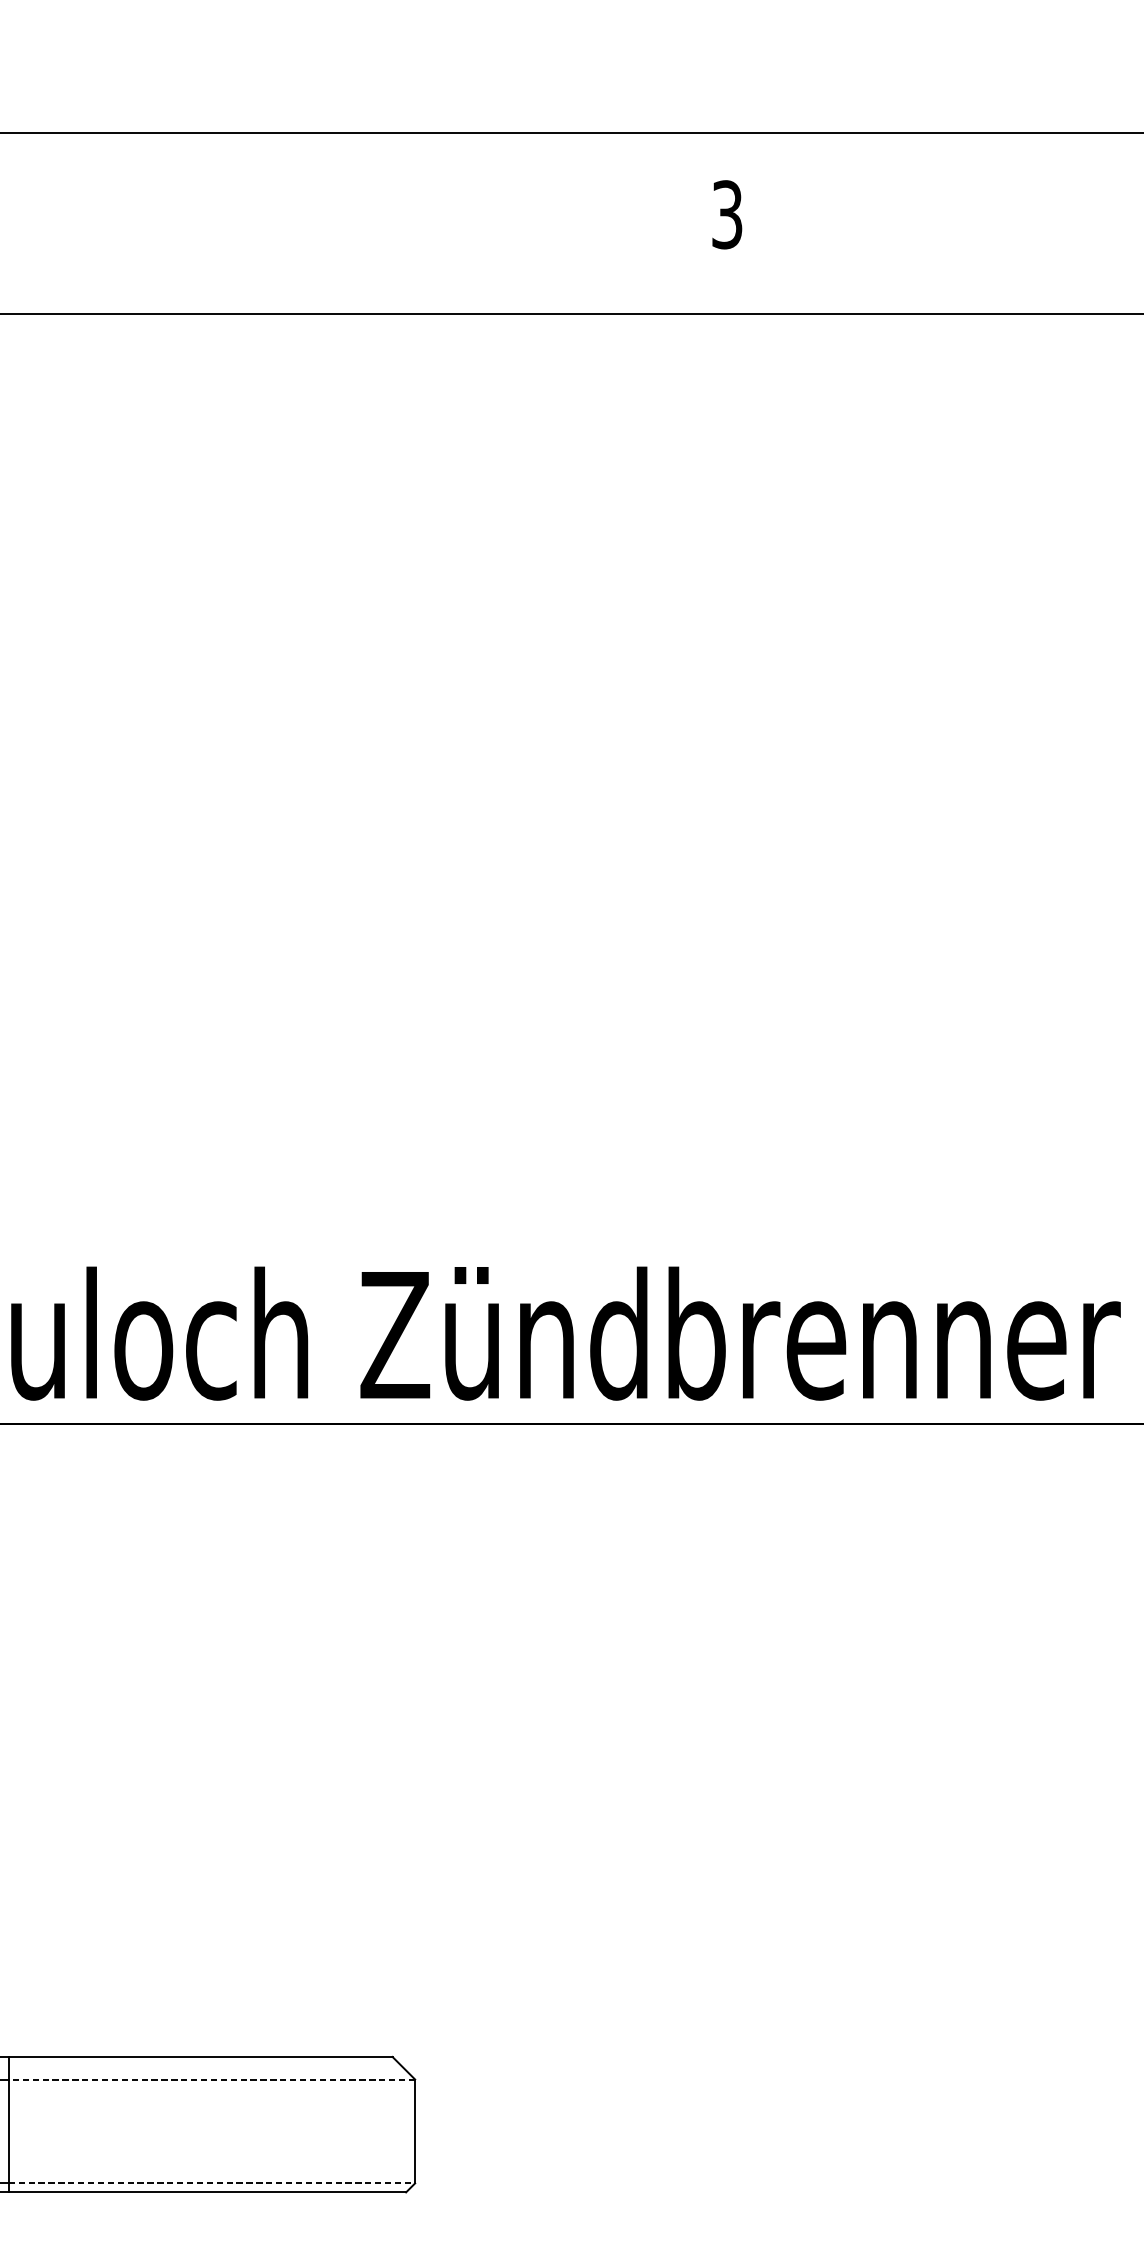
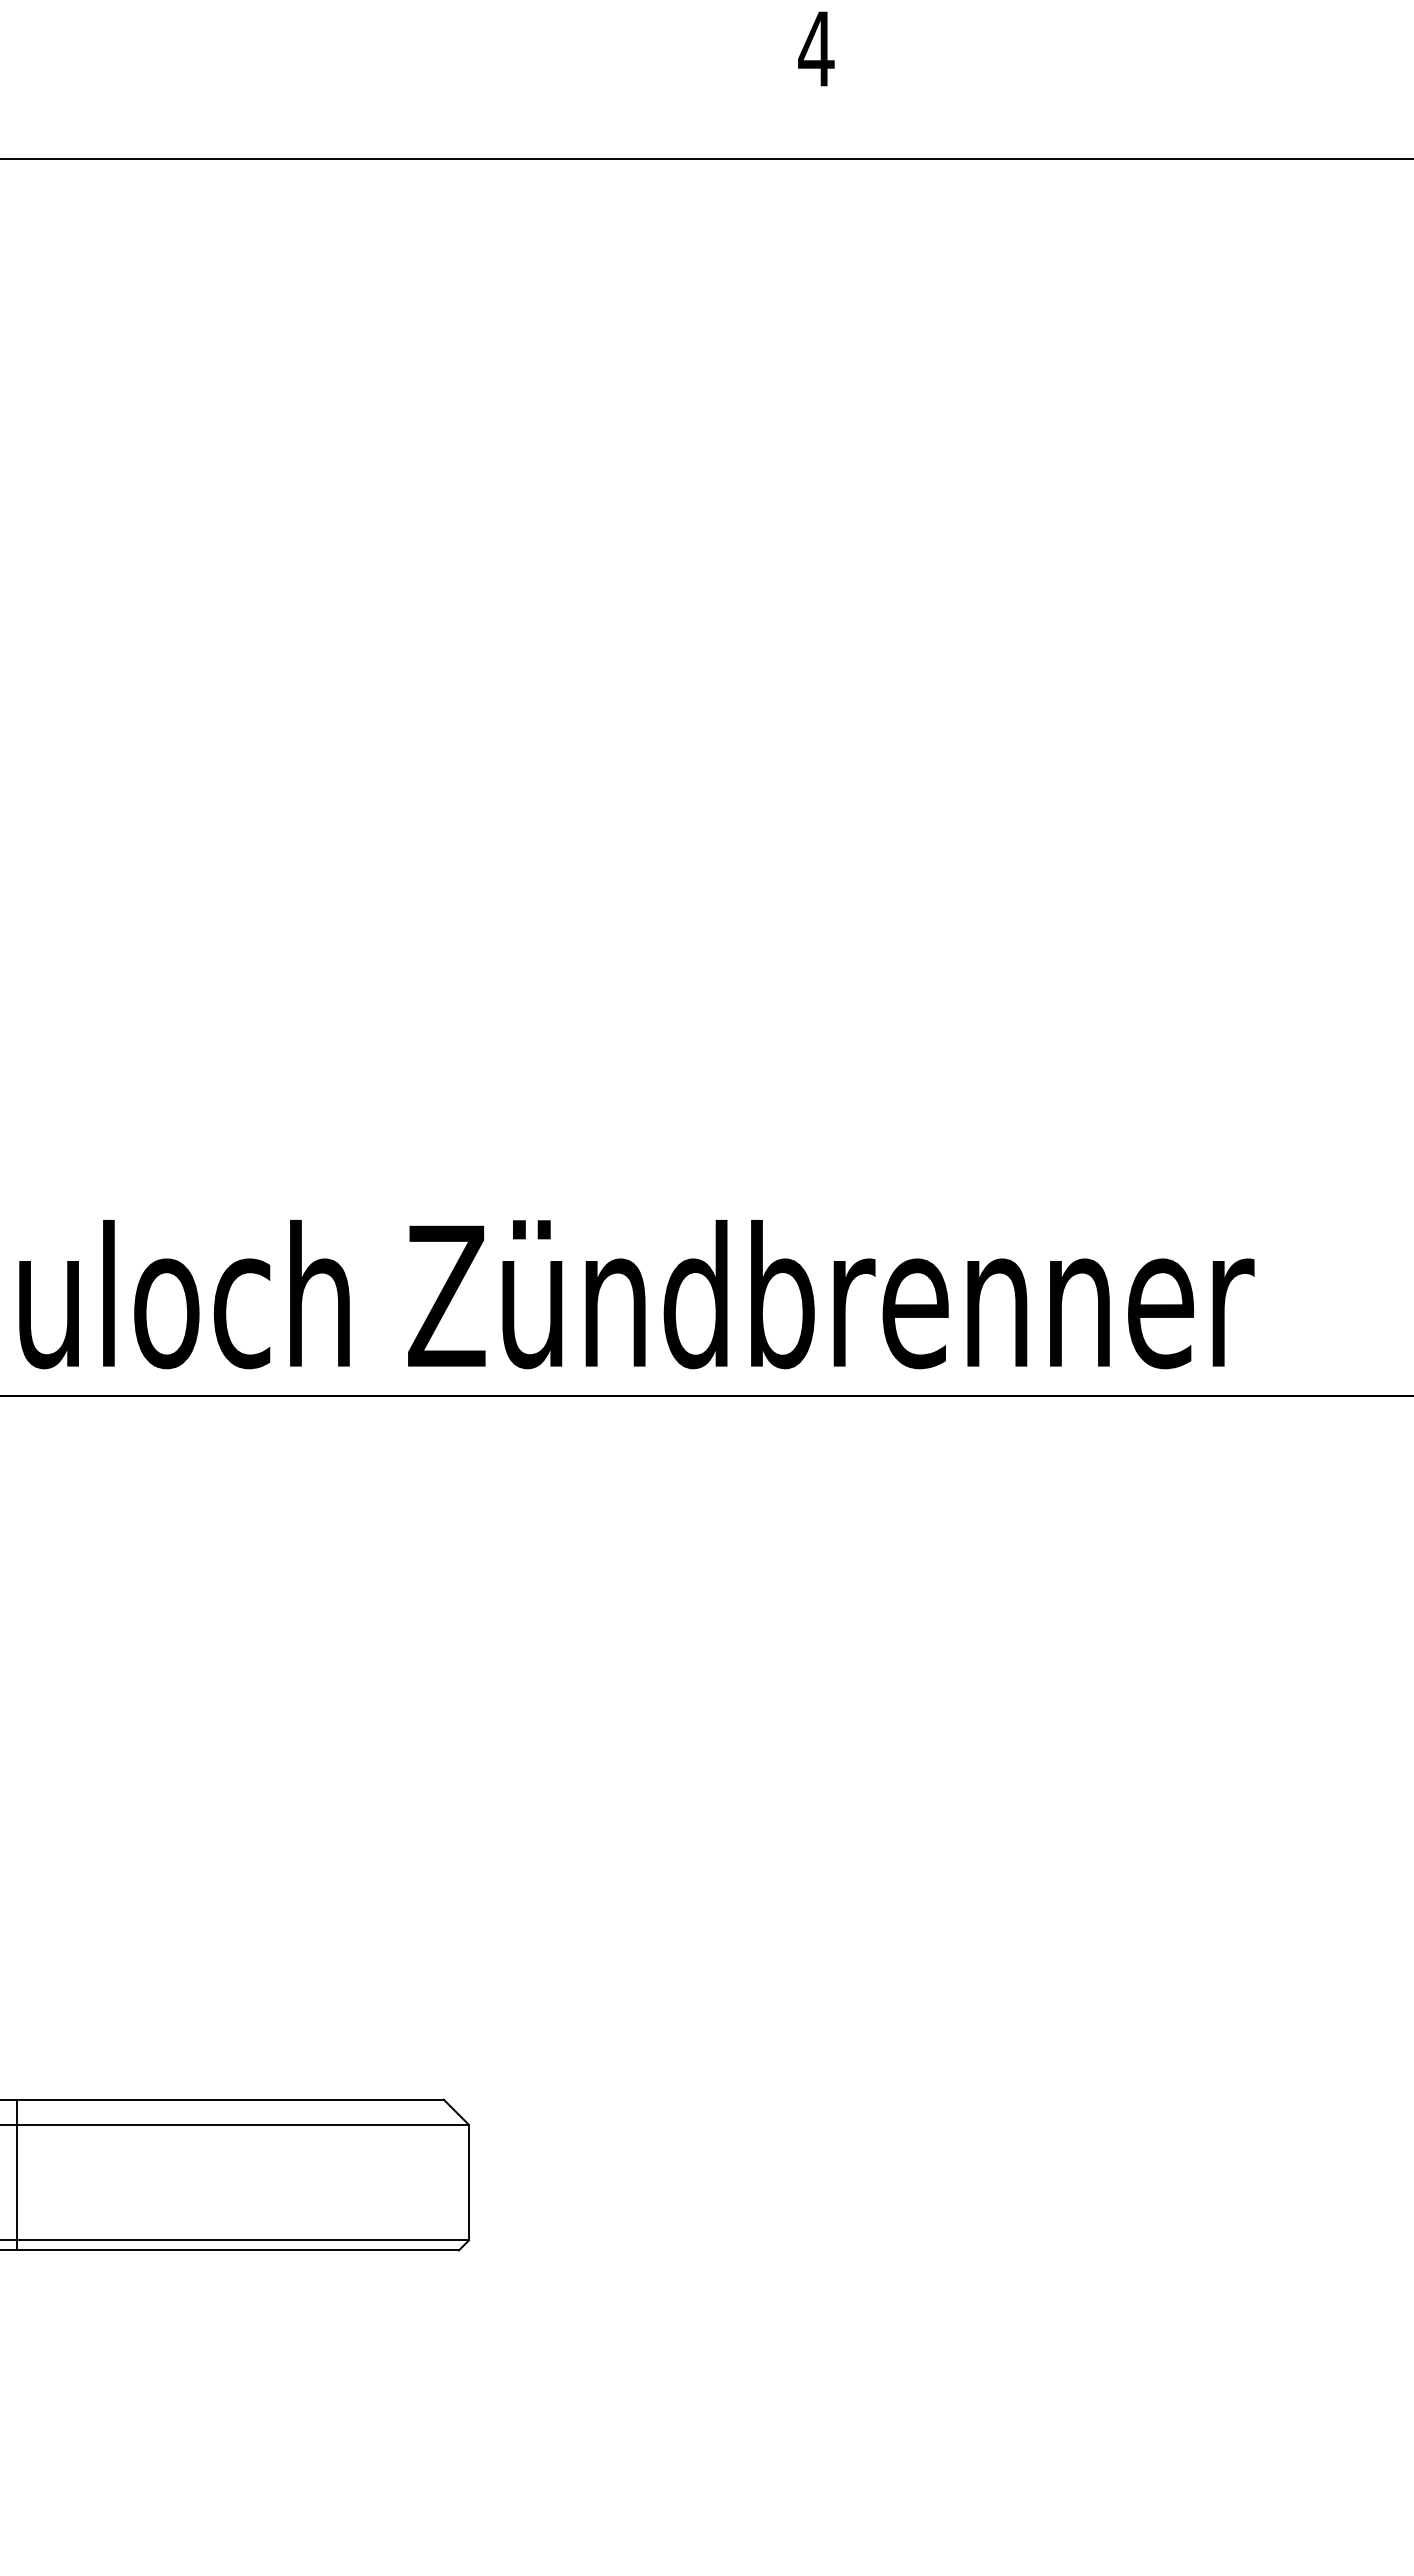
text: (727, 214) -> (816, 48), 3 -> 4
line: (211, 2079) -> (242, 2124), dashed -> solid
line: (212, 2183) -> (243, 2240), dashed -> solid

